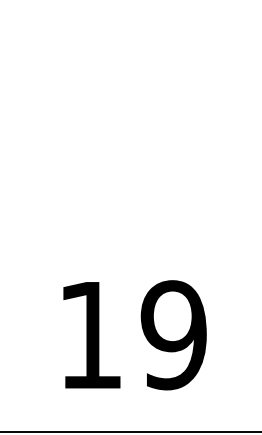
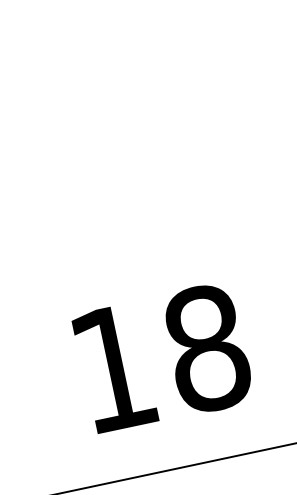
text: (173, 335) -> (206, 348), 19 -> 18

